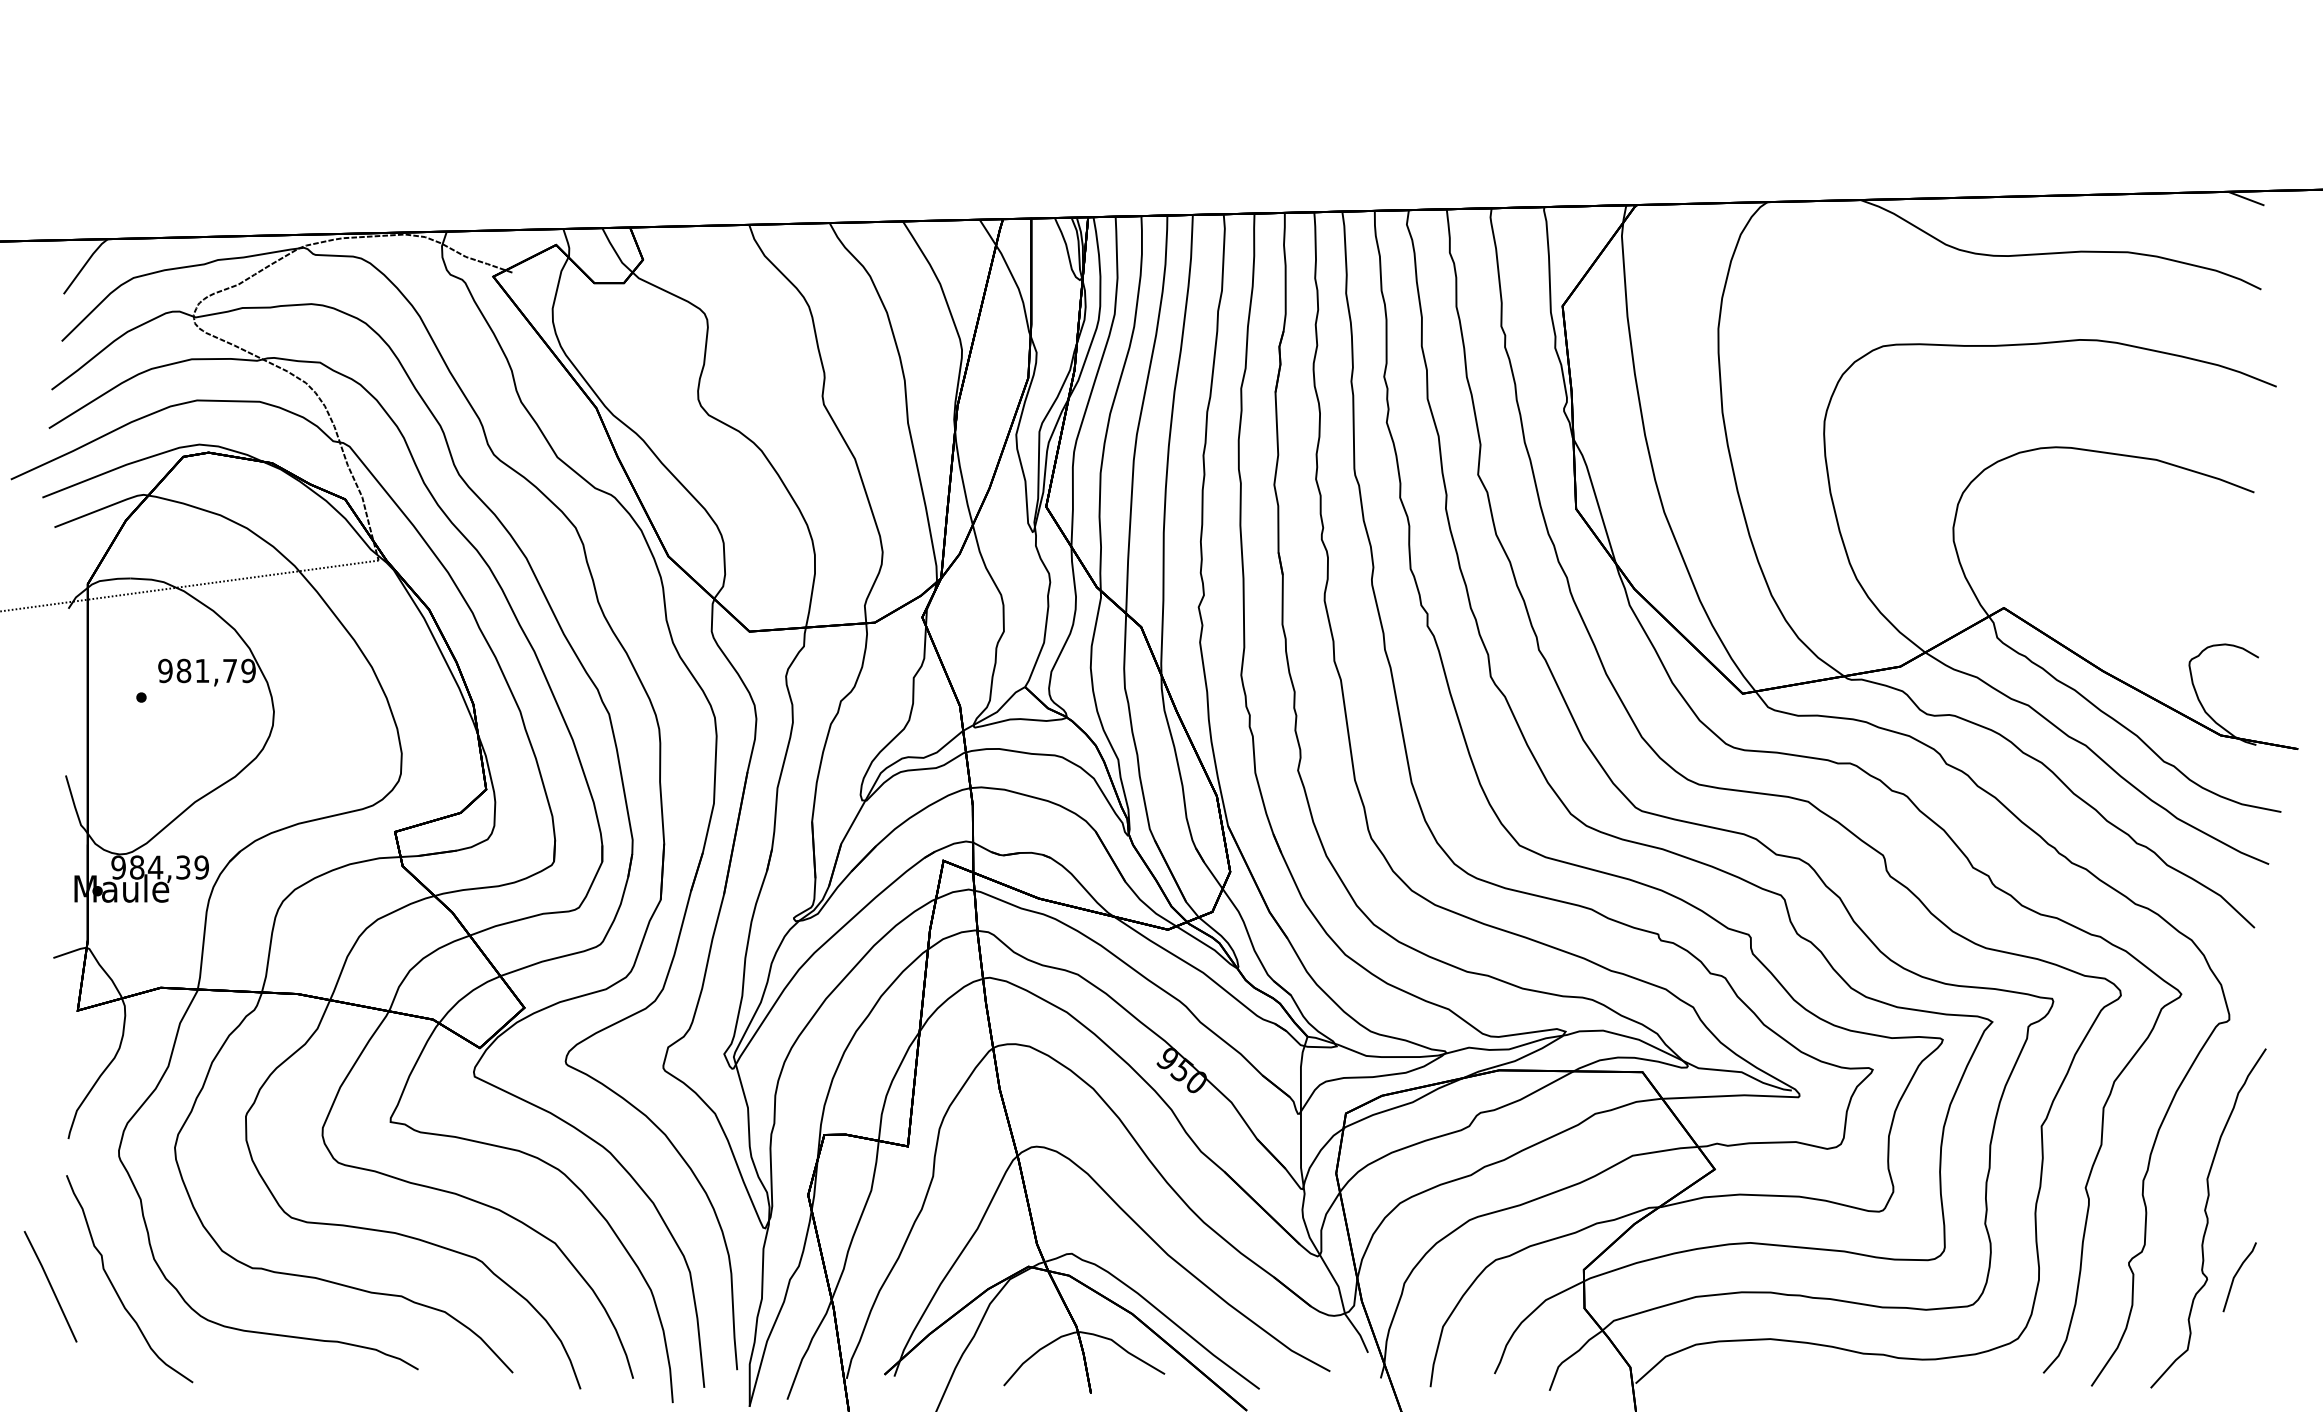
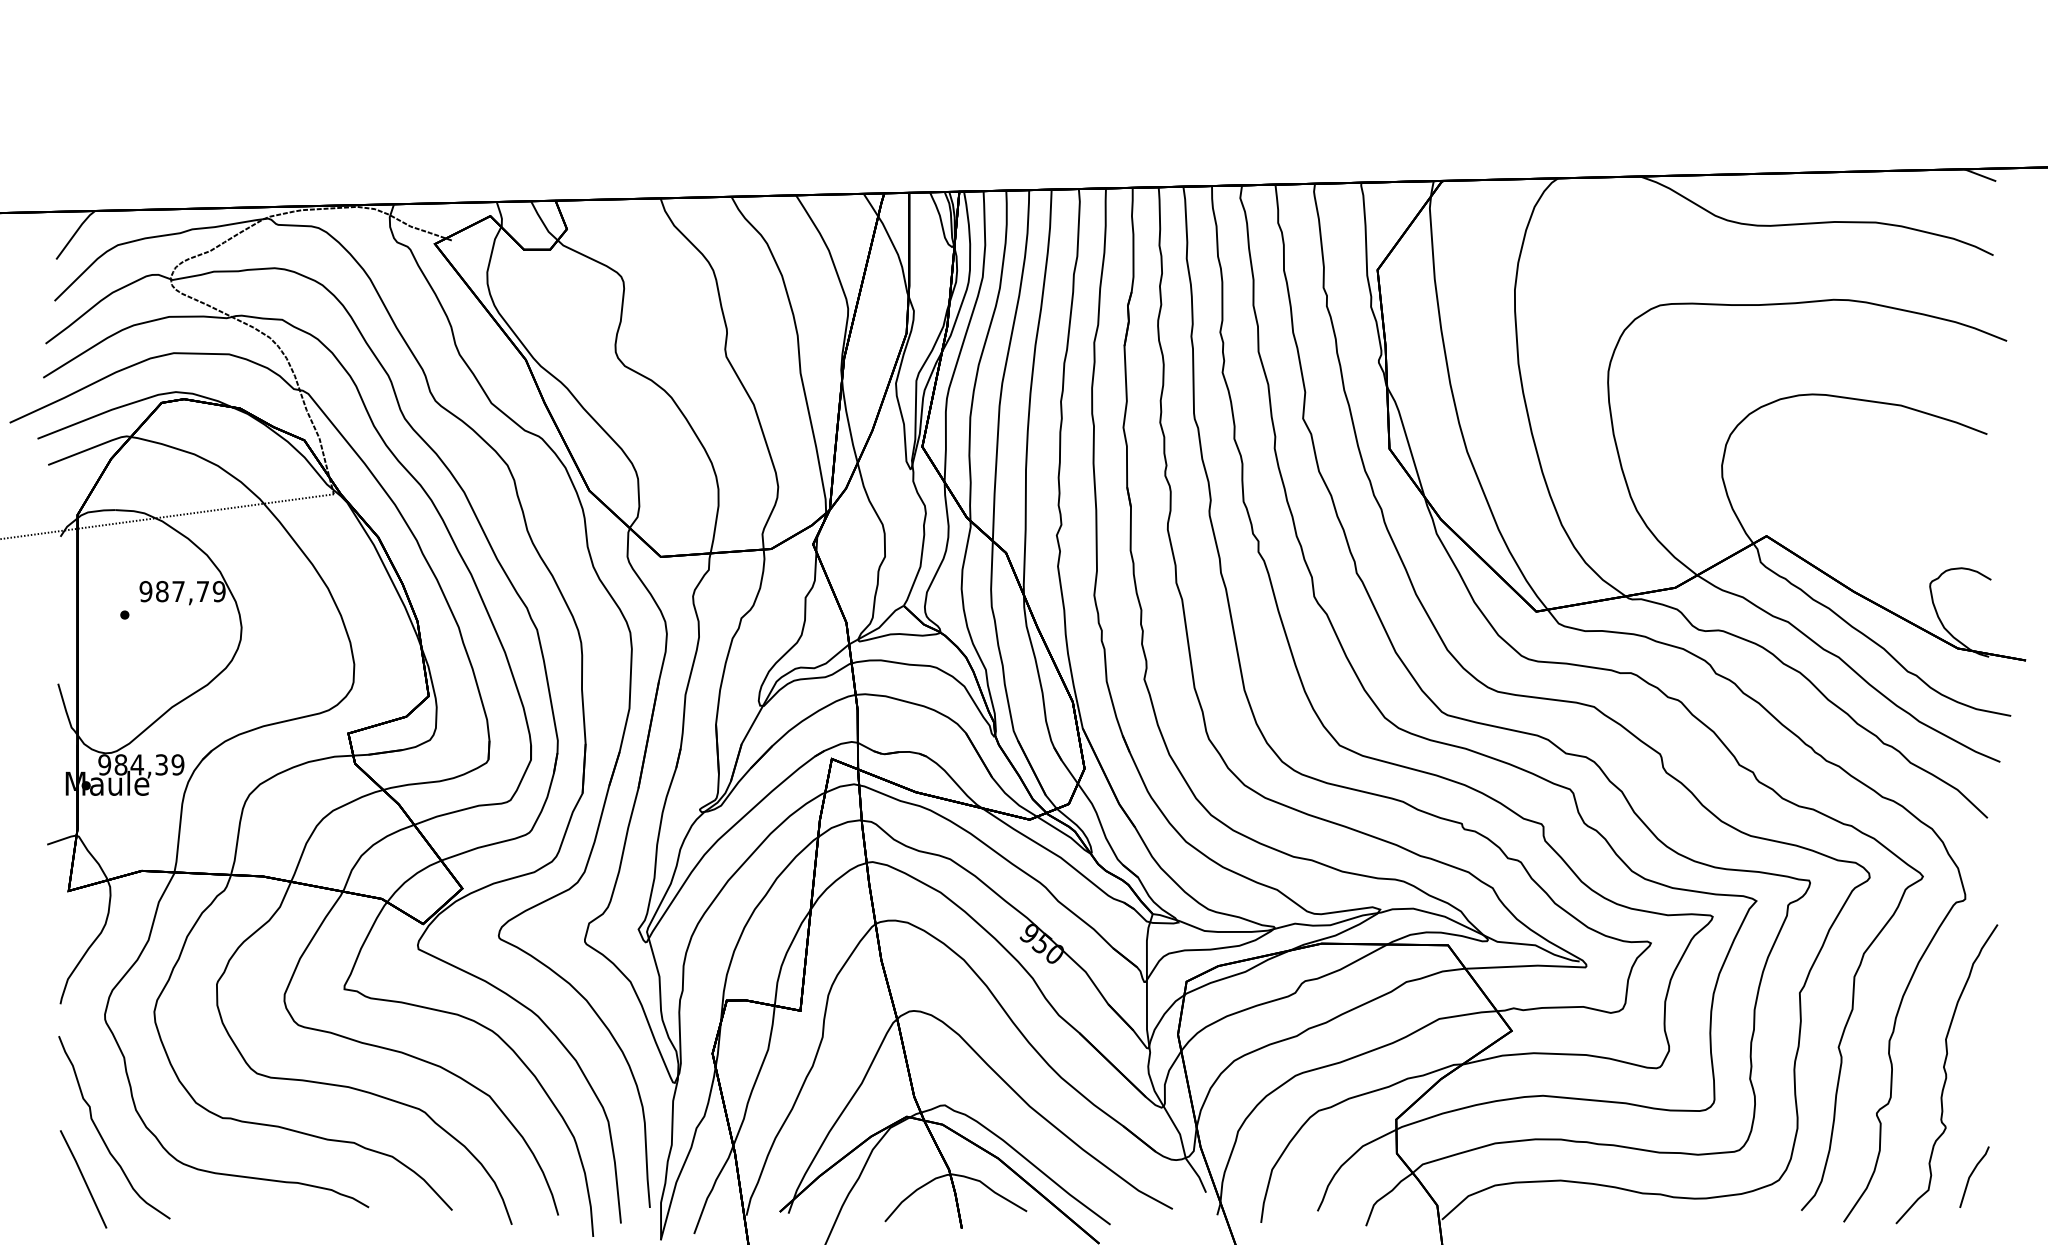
text: (202, 670) -> (178, 591), 981,79 -> 987,79
line: (2236, 1275) -> (1971, 1175), moved
line: (50, 1286) -> (83, 1179), moved

